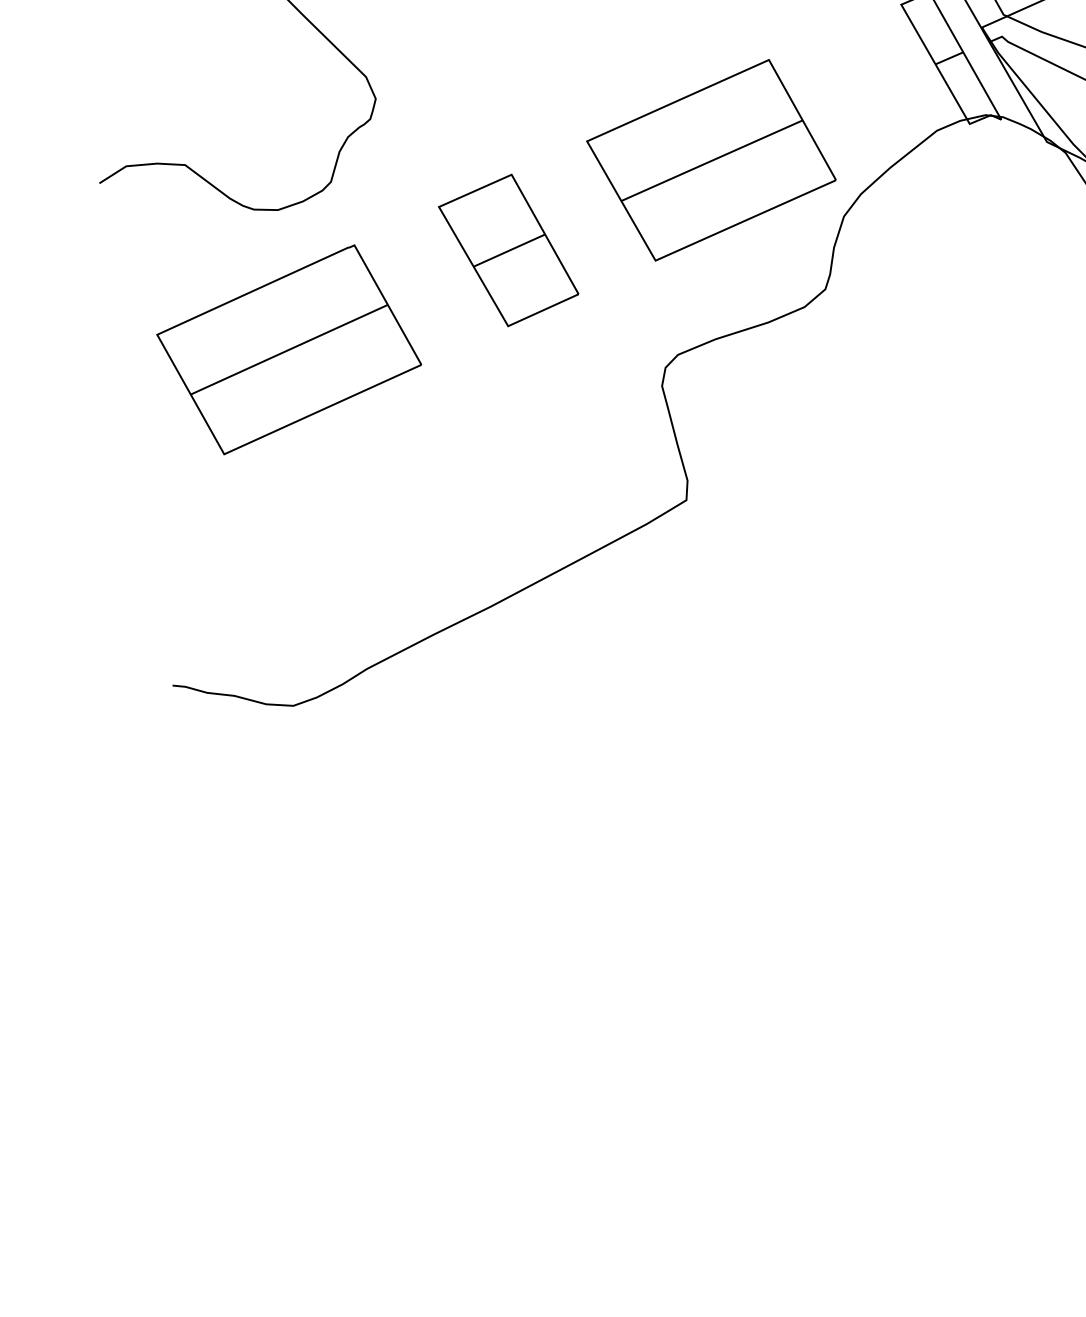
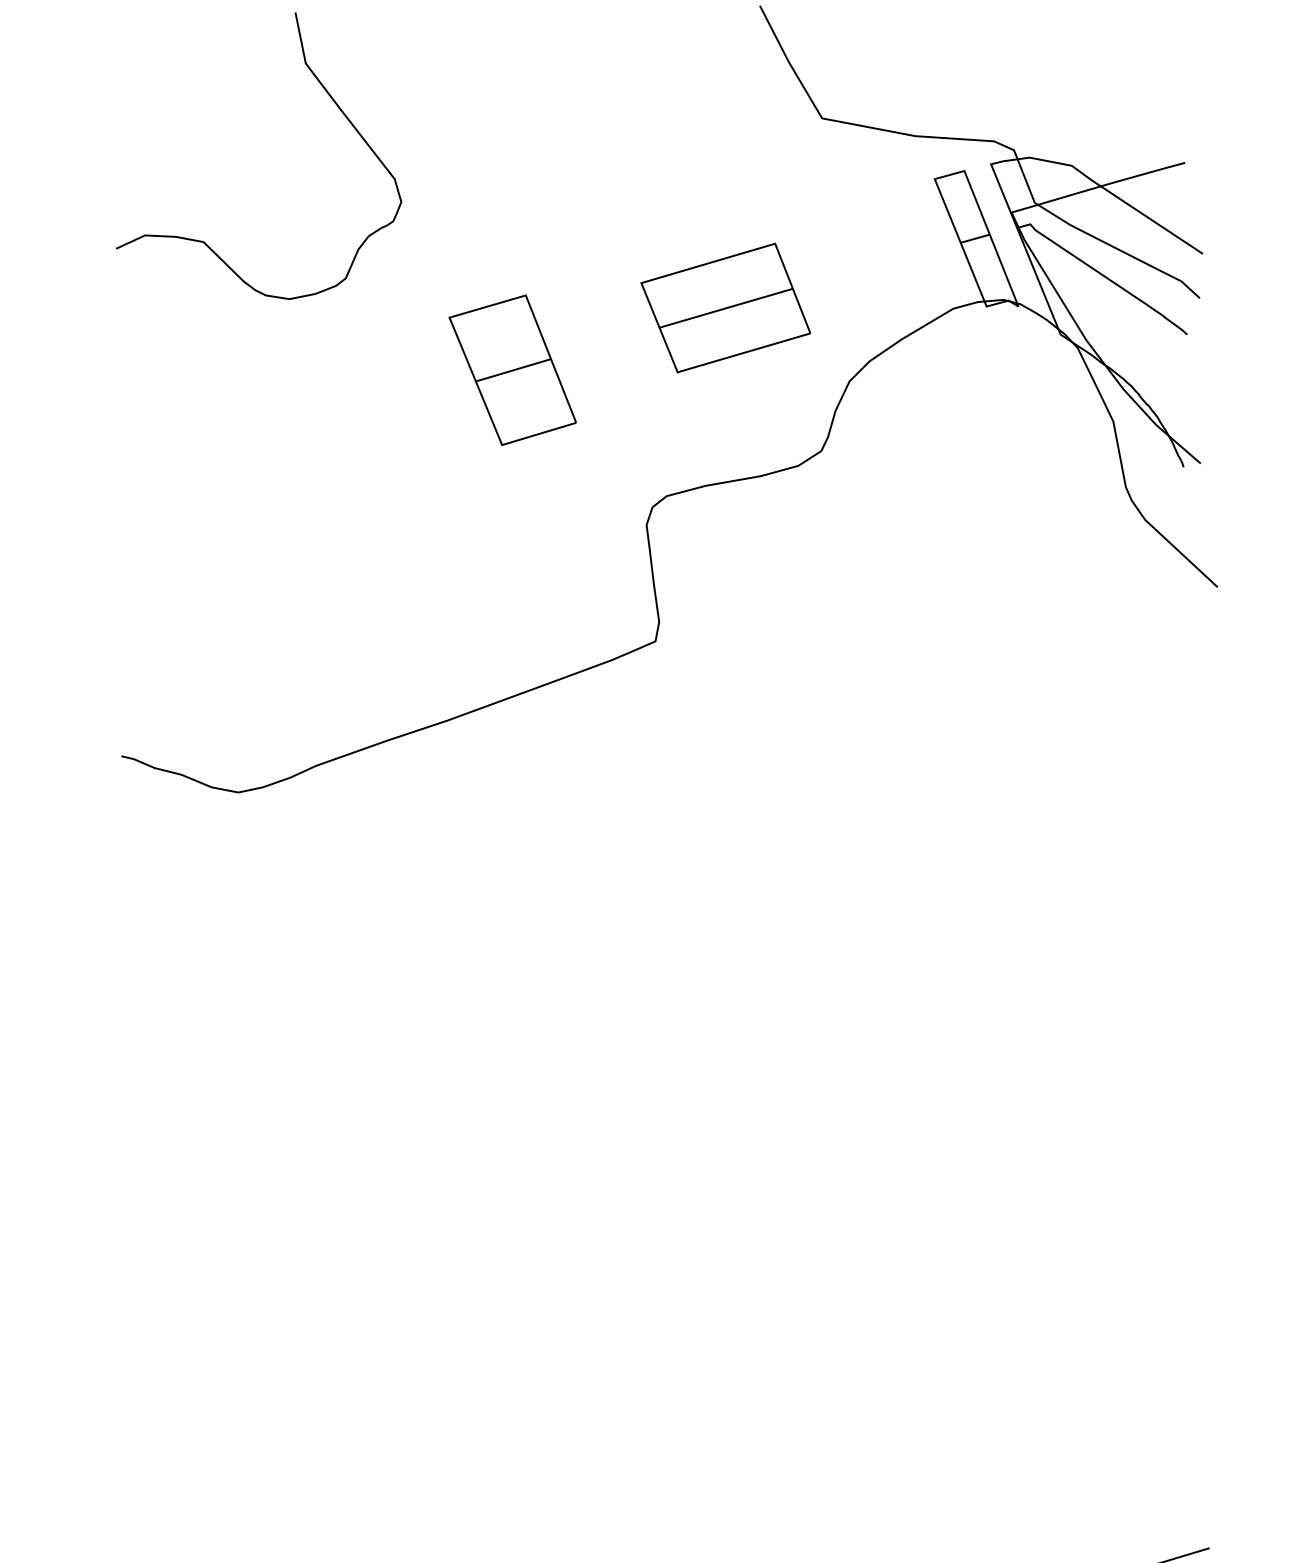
part: (711, 159) -> (725, 307), size x0.7
part: (288, 349) -> (281, 438), removed

